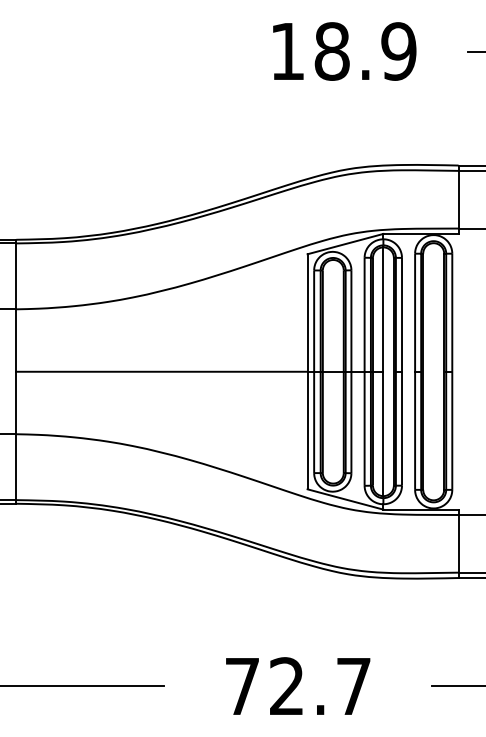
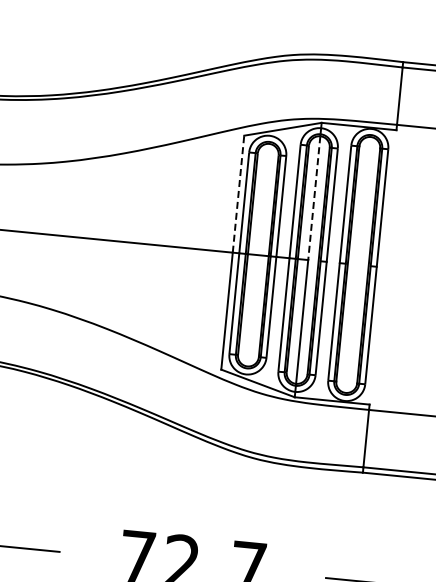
line: (383, 310) -> (314, 199), solid -> dashed
line: (307, 313) -> (238, 194), solid -> dashed

